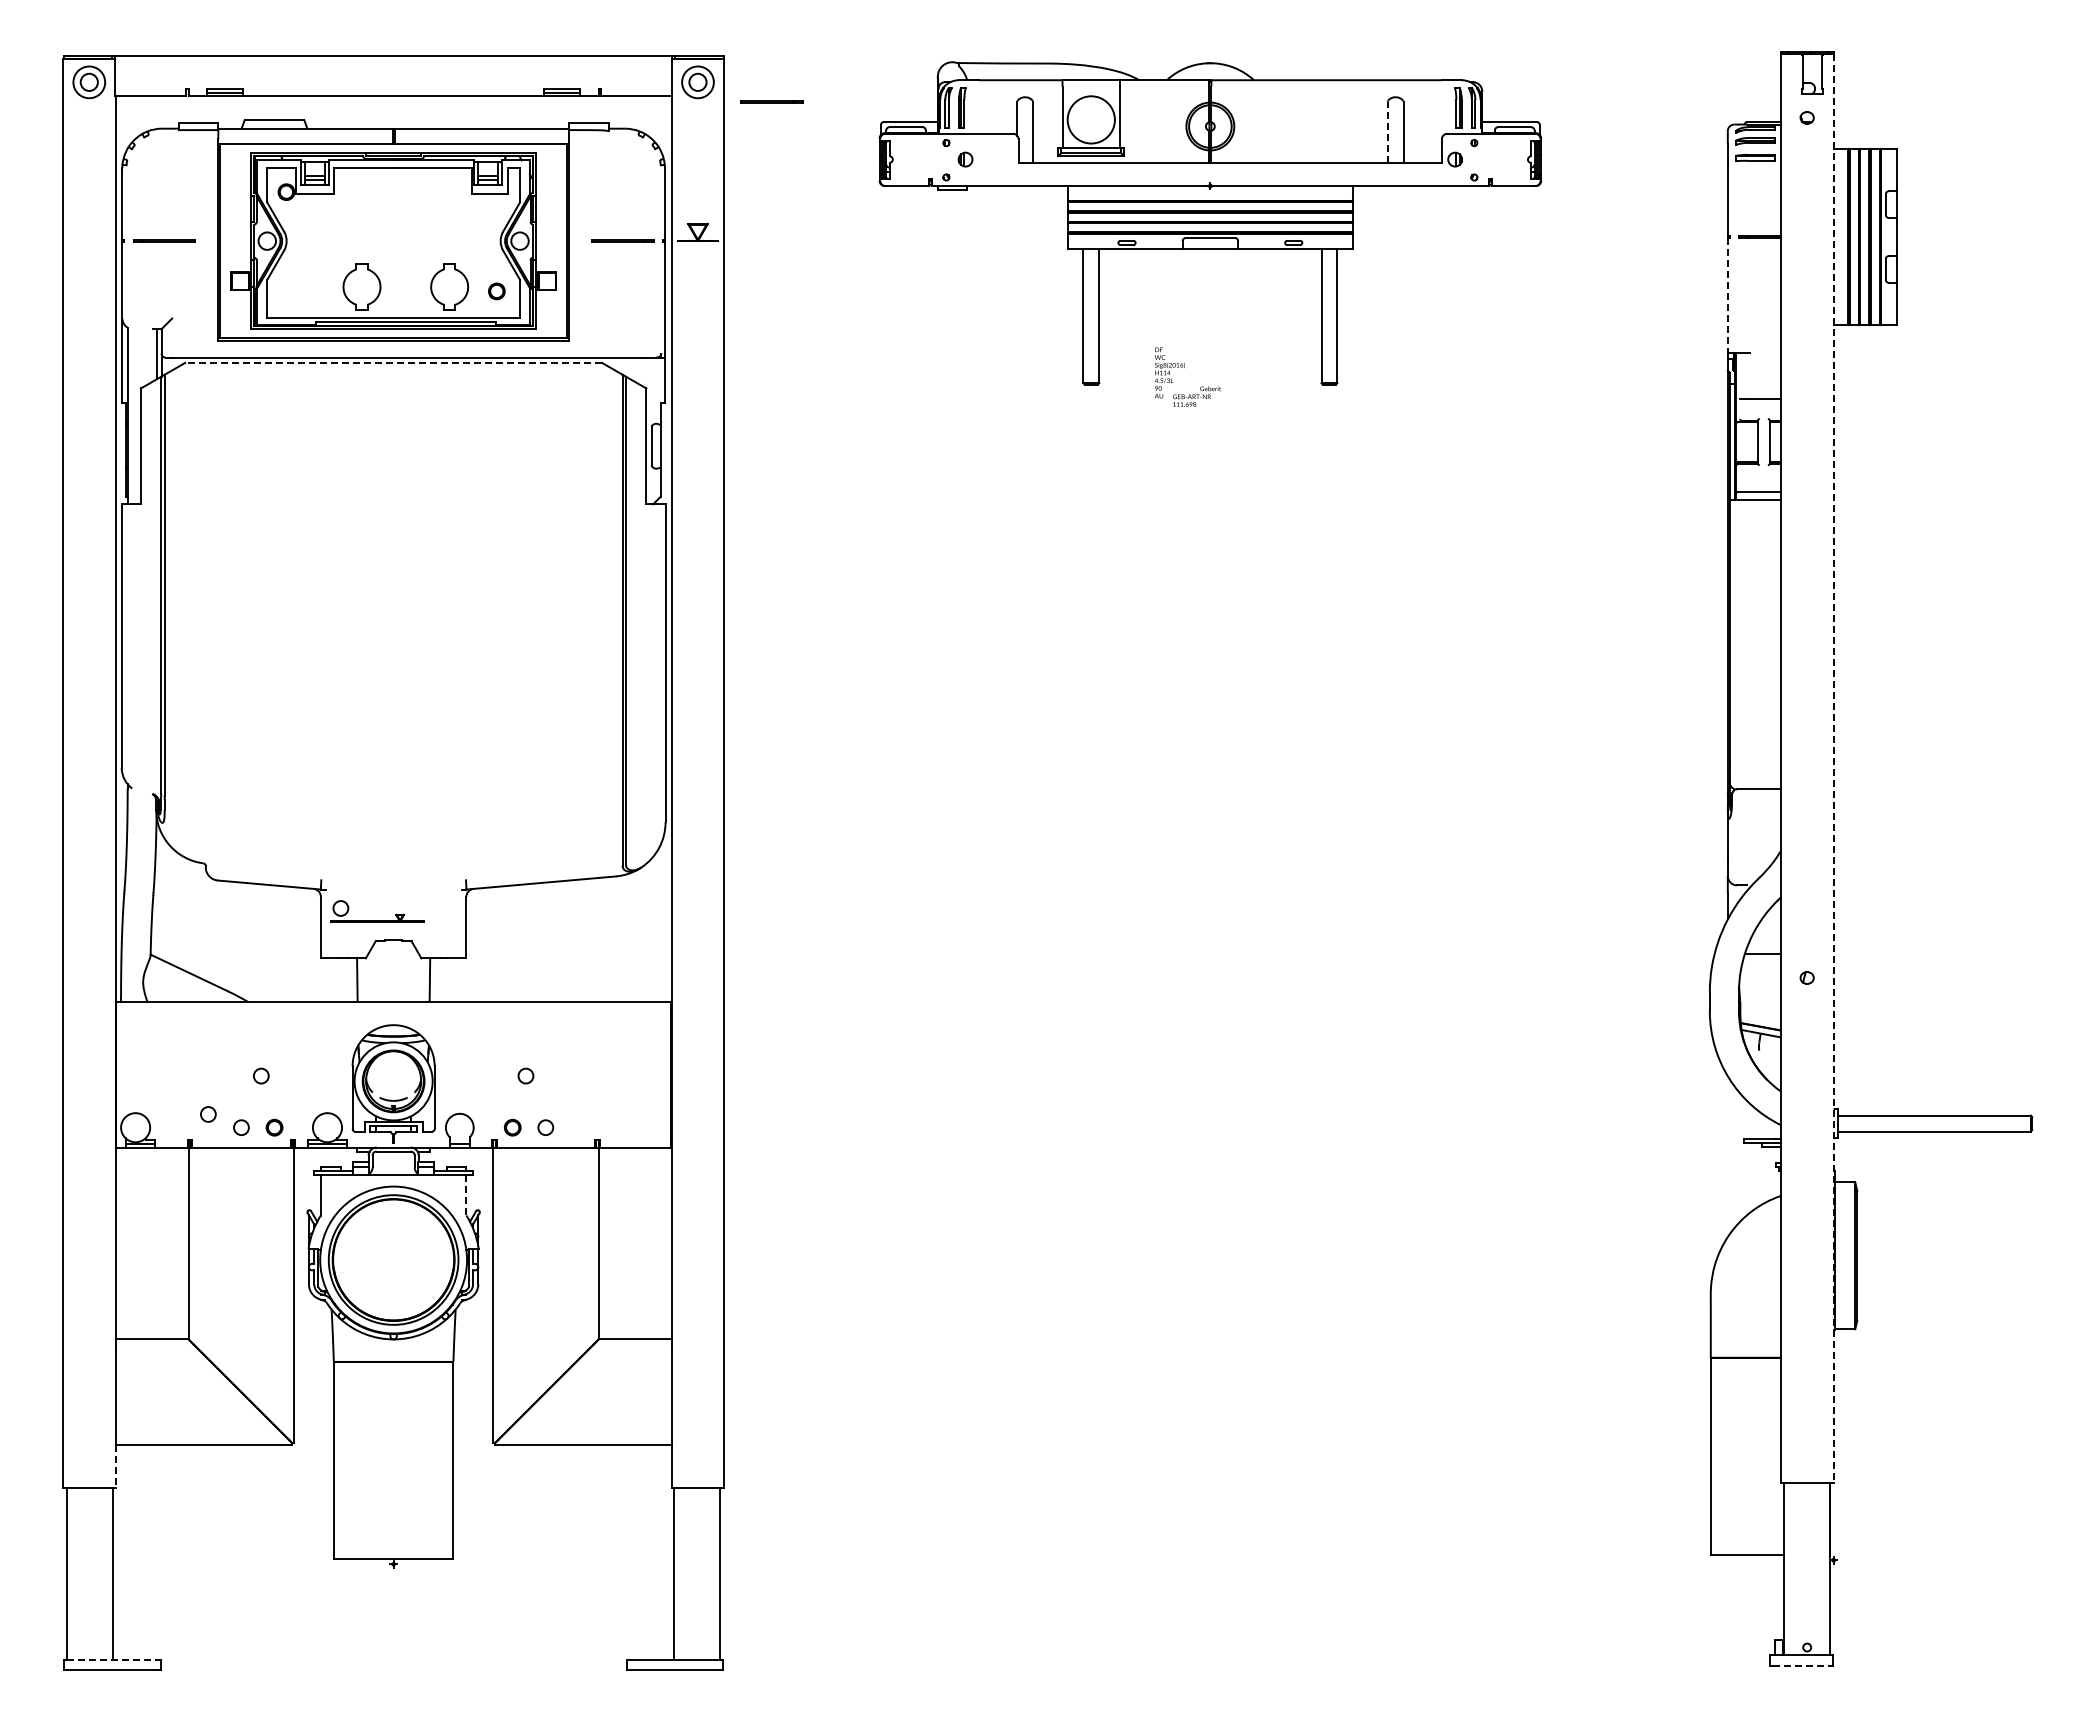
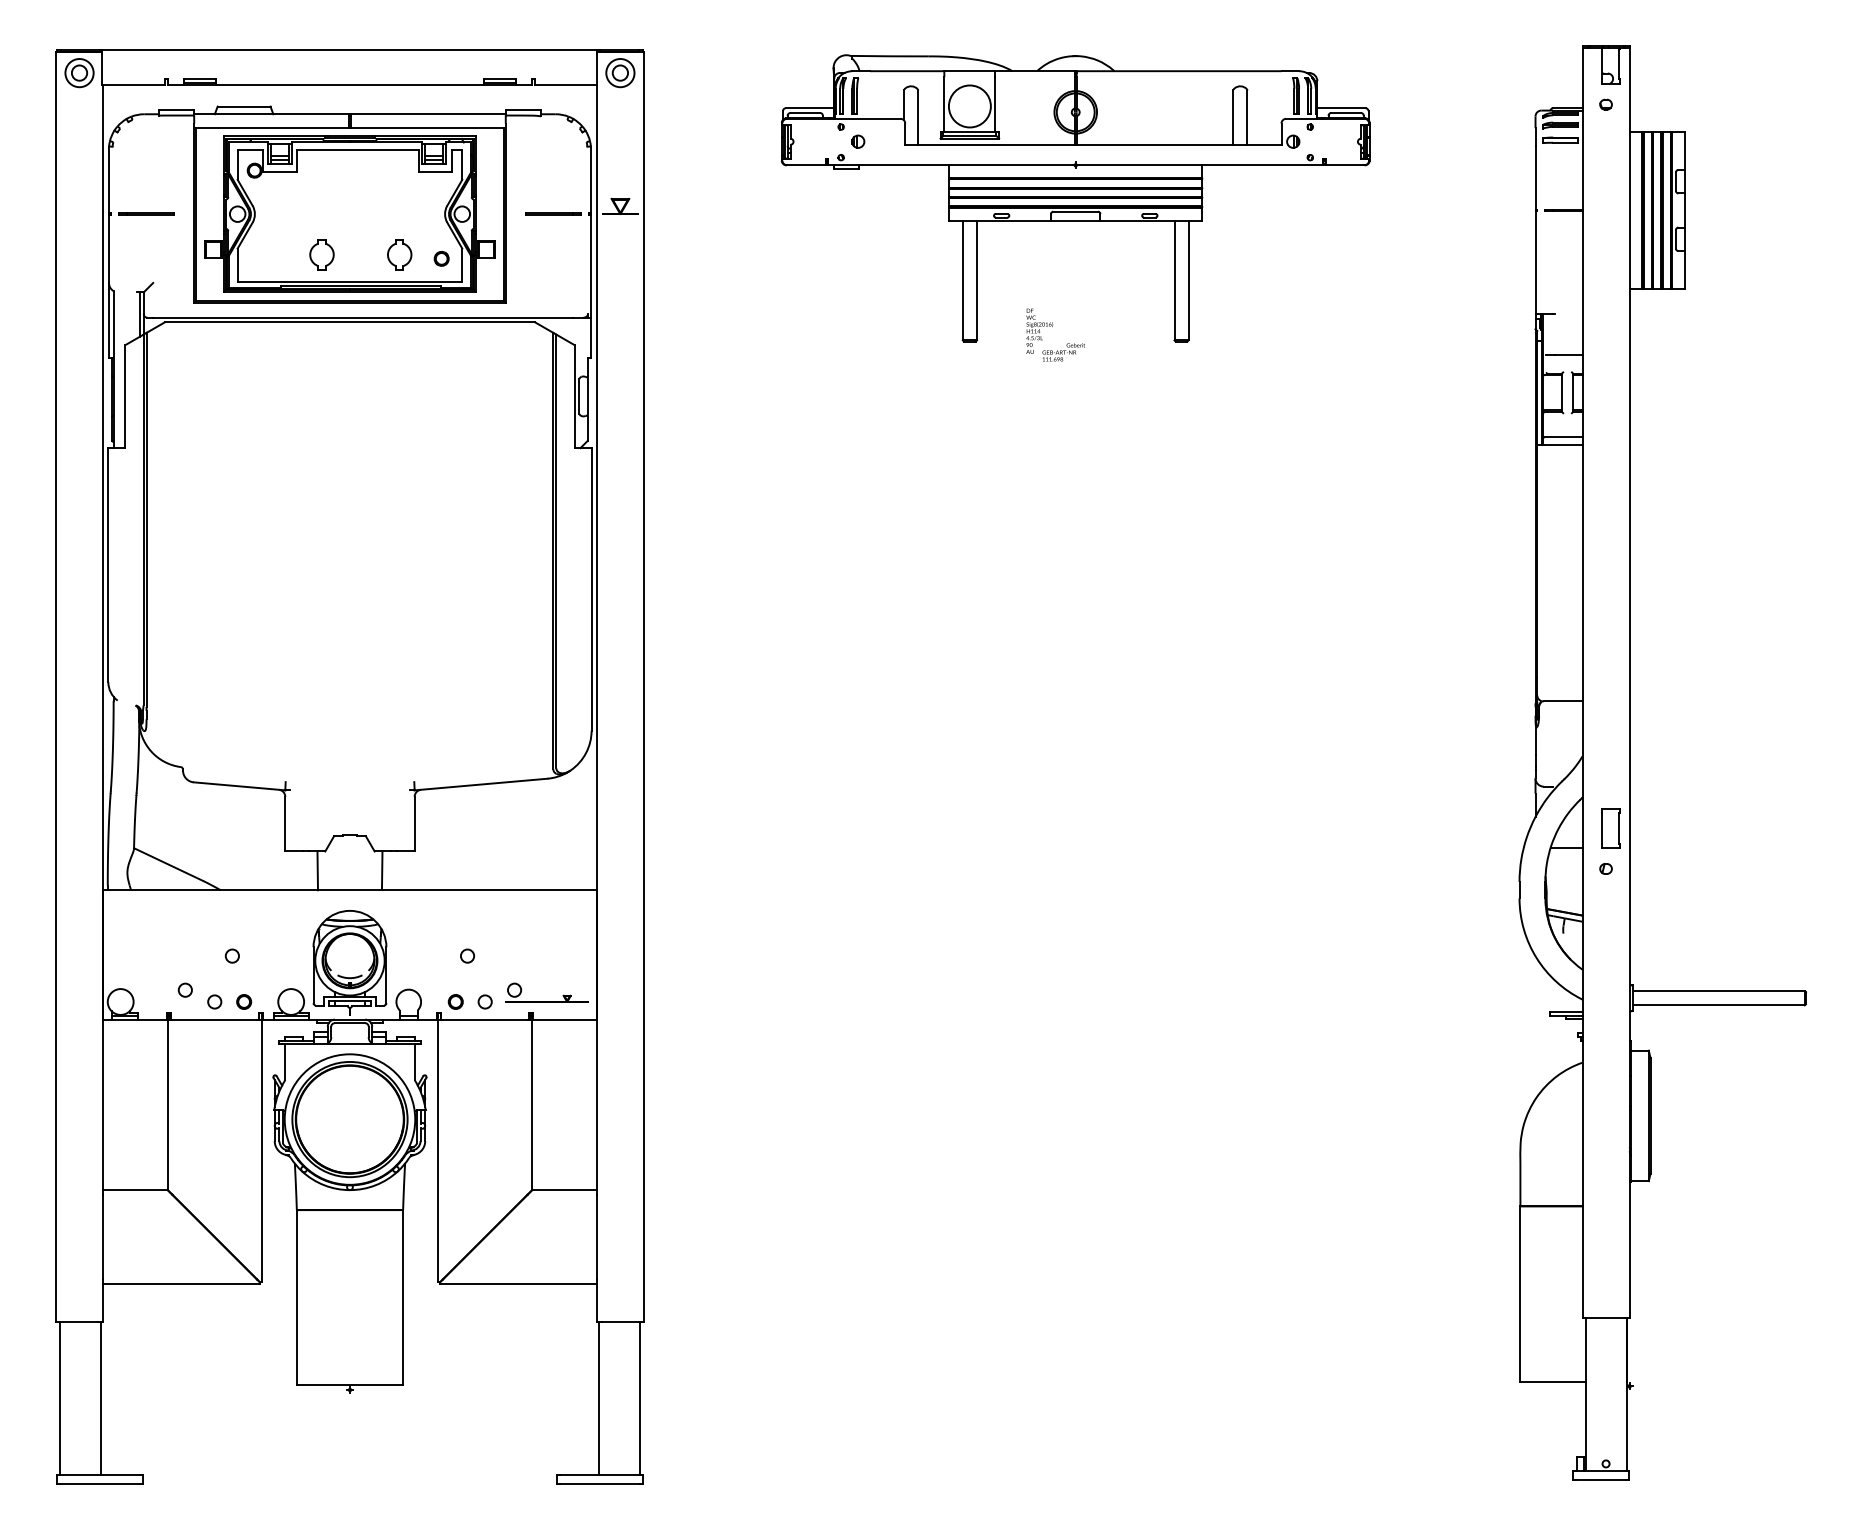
line: (771, 101) -> (685, 90), removed
line: (1387, 132) -> (1233, 117), dashed -> solid
part: (362, 286) -> (322, 254), size x0.71
part: (449, 286) -> (399, 254), size x0.71
line: (1727, 295) -> (1535, 262), dashed -> solid
line: (393, 362) -> (349, 322), dashed -> solid
line: (1833, 768) -> (1629, 682), dashed -> solid
part: (377, 920) -> (547, 1000), moved
part: (1812, 932) -> (1610, 828), added
line: (466, 1195) -> (414, 1062), dashed -> solid
line: (115, 1466) -> (102, 1303), dashed -> solid
line: (112, 1659) -> (100, 1474), dashed -> solid
line: (1801, 1666) -> (1601, 1480), dashed -> solid

